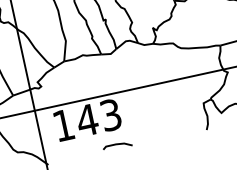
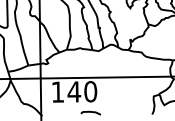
text: (110, 114) -> (90, 91), 143 -> 140

